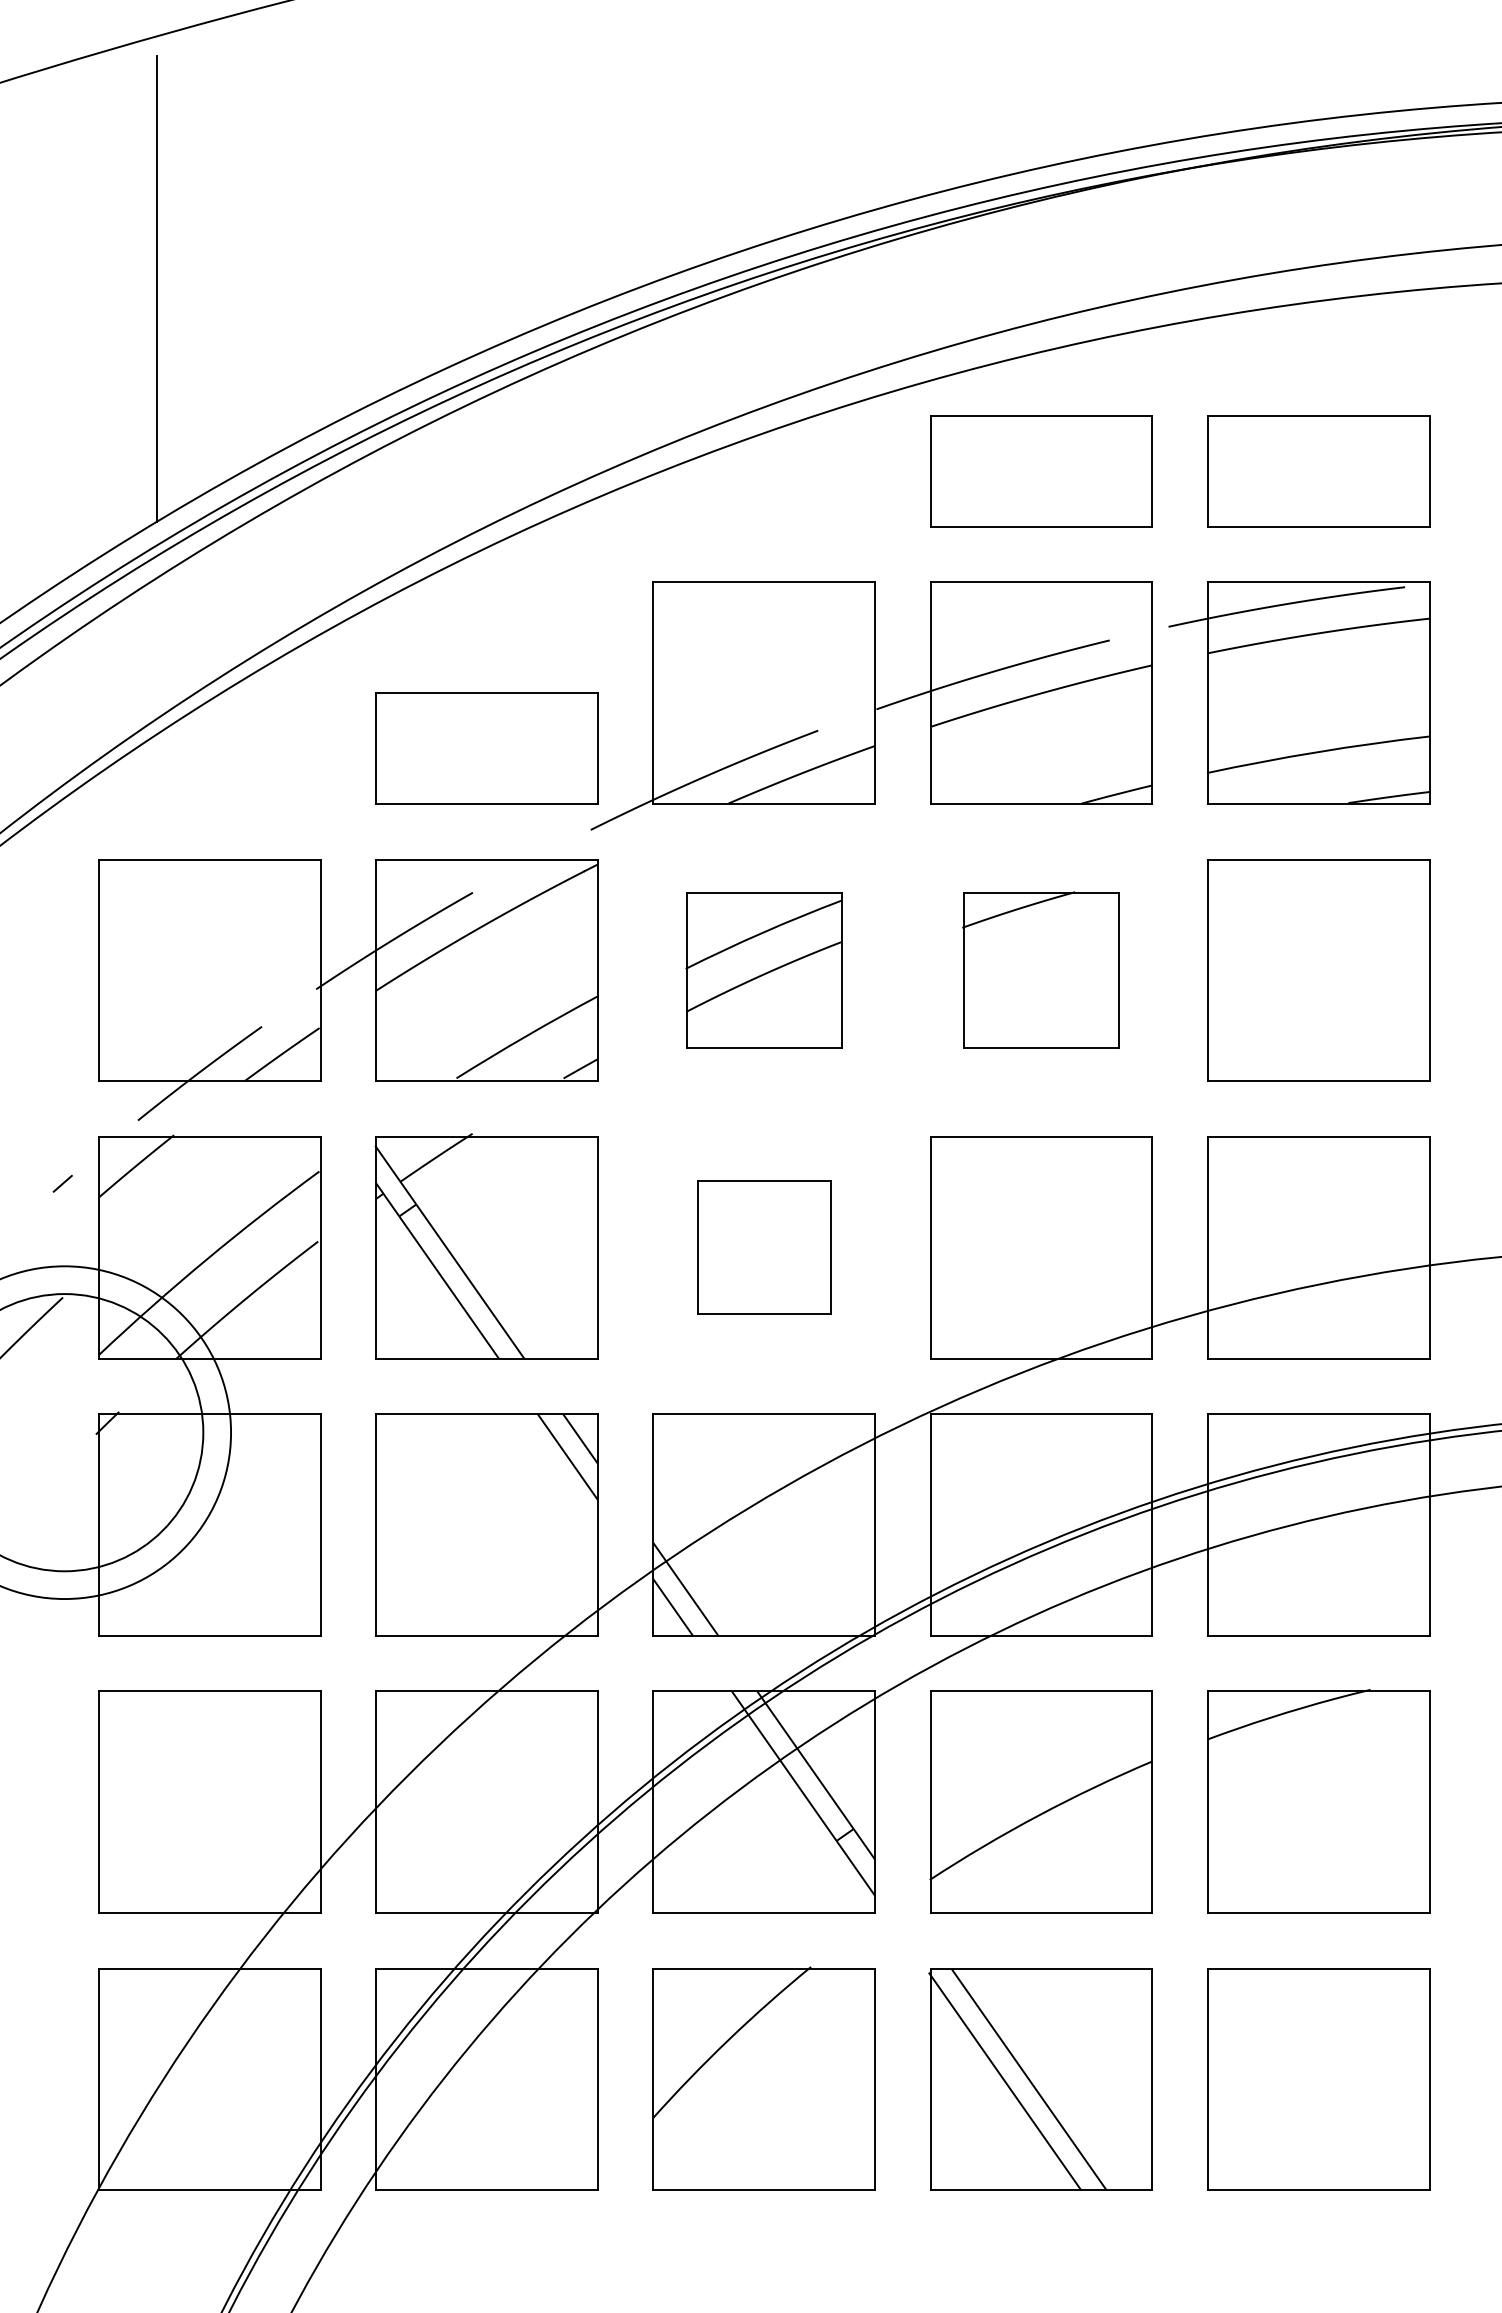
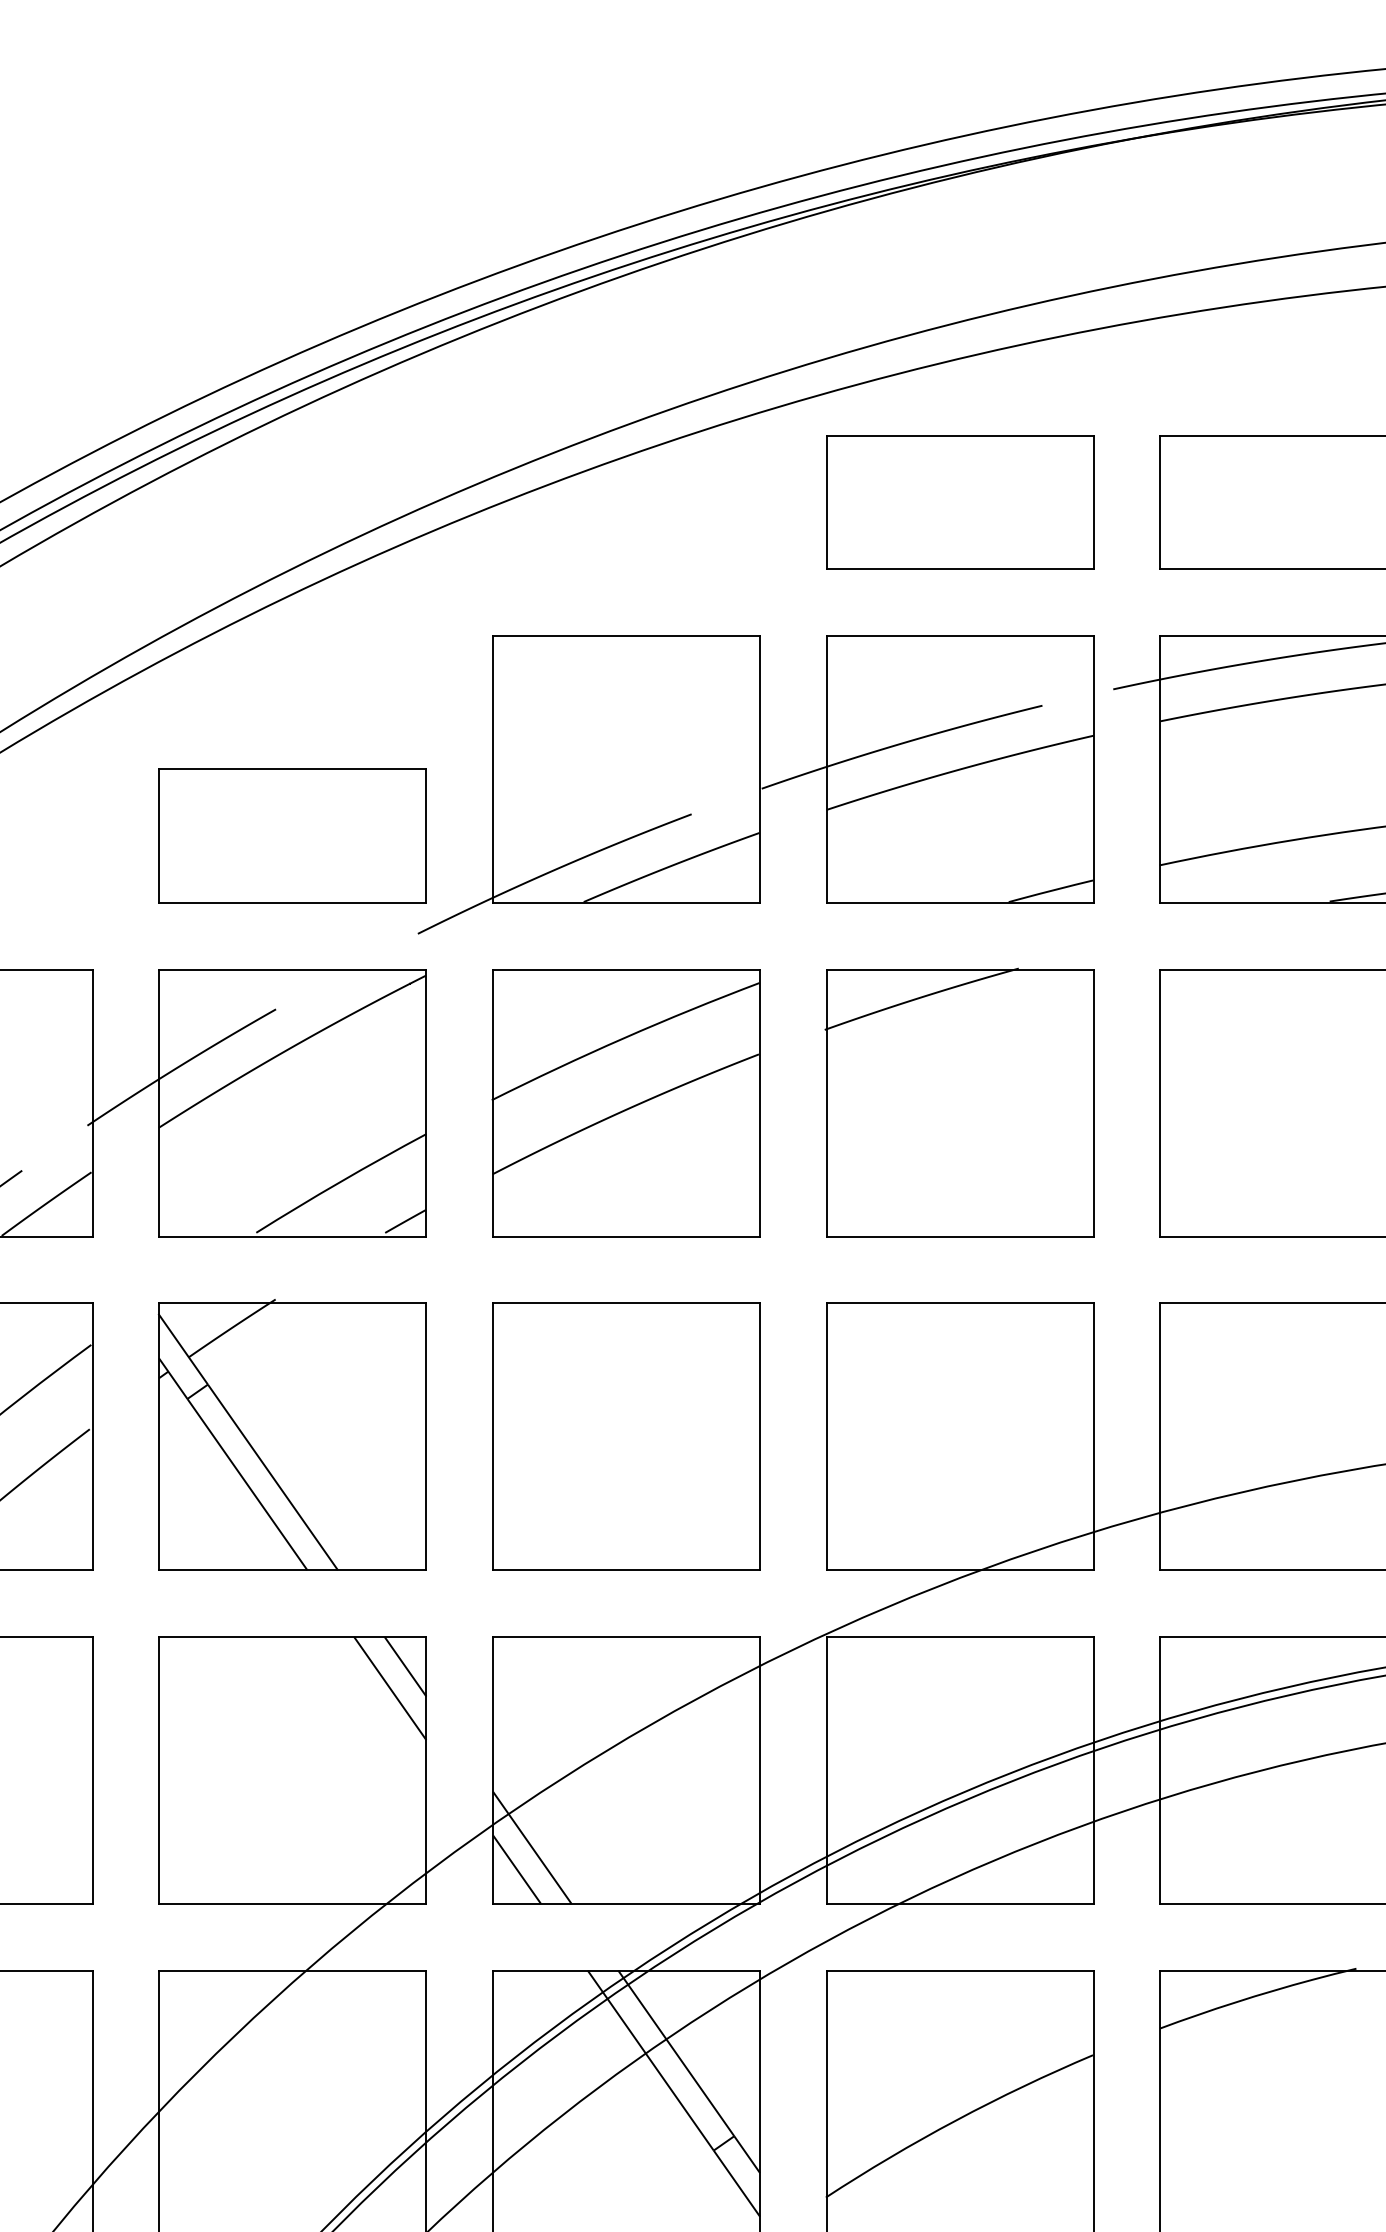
part: (1040, 969) -> (959, 1101), size x1.43
part: (763, 970) -> (625, 1102), size x1.43
part: (763, 1247) -> (625, 1436), size x1.67

